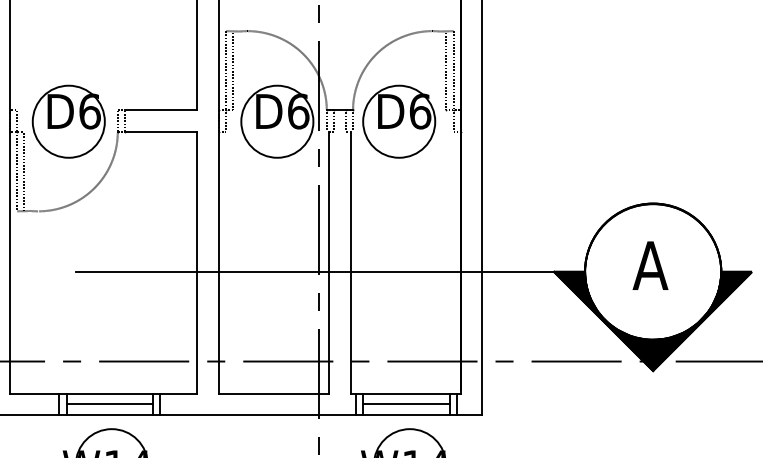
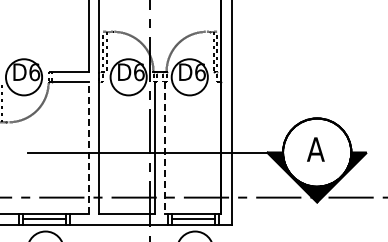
line: (197, 263) -> (88, 148), solid -> dashed
line: (350, 263) -> (165, 148), solid -> dashed

